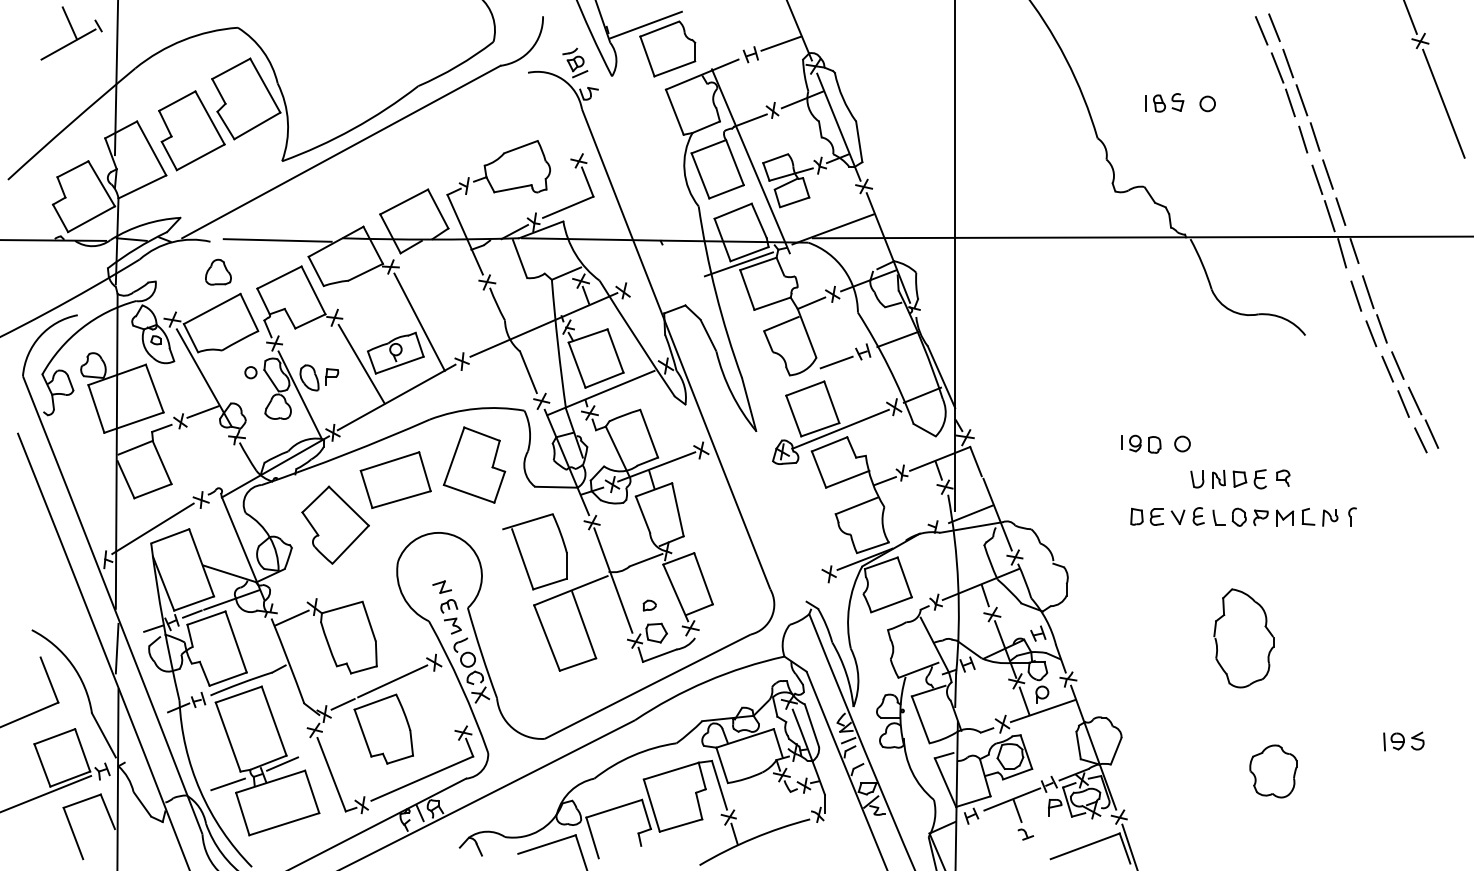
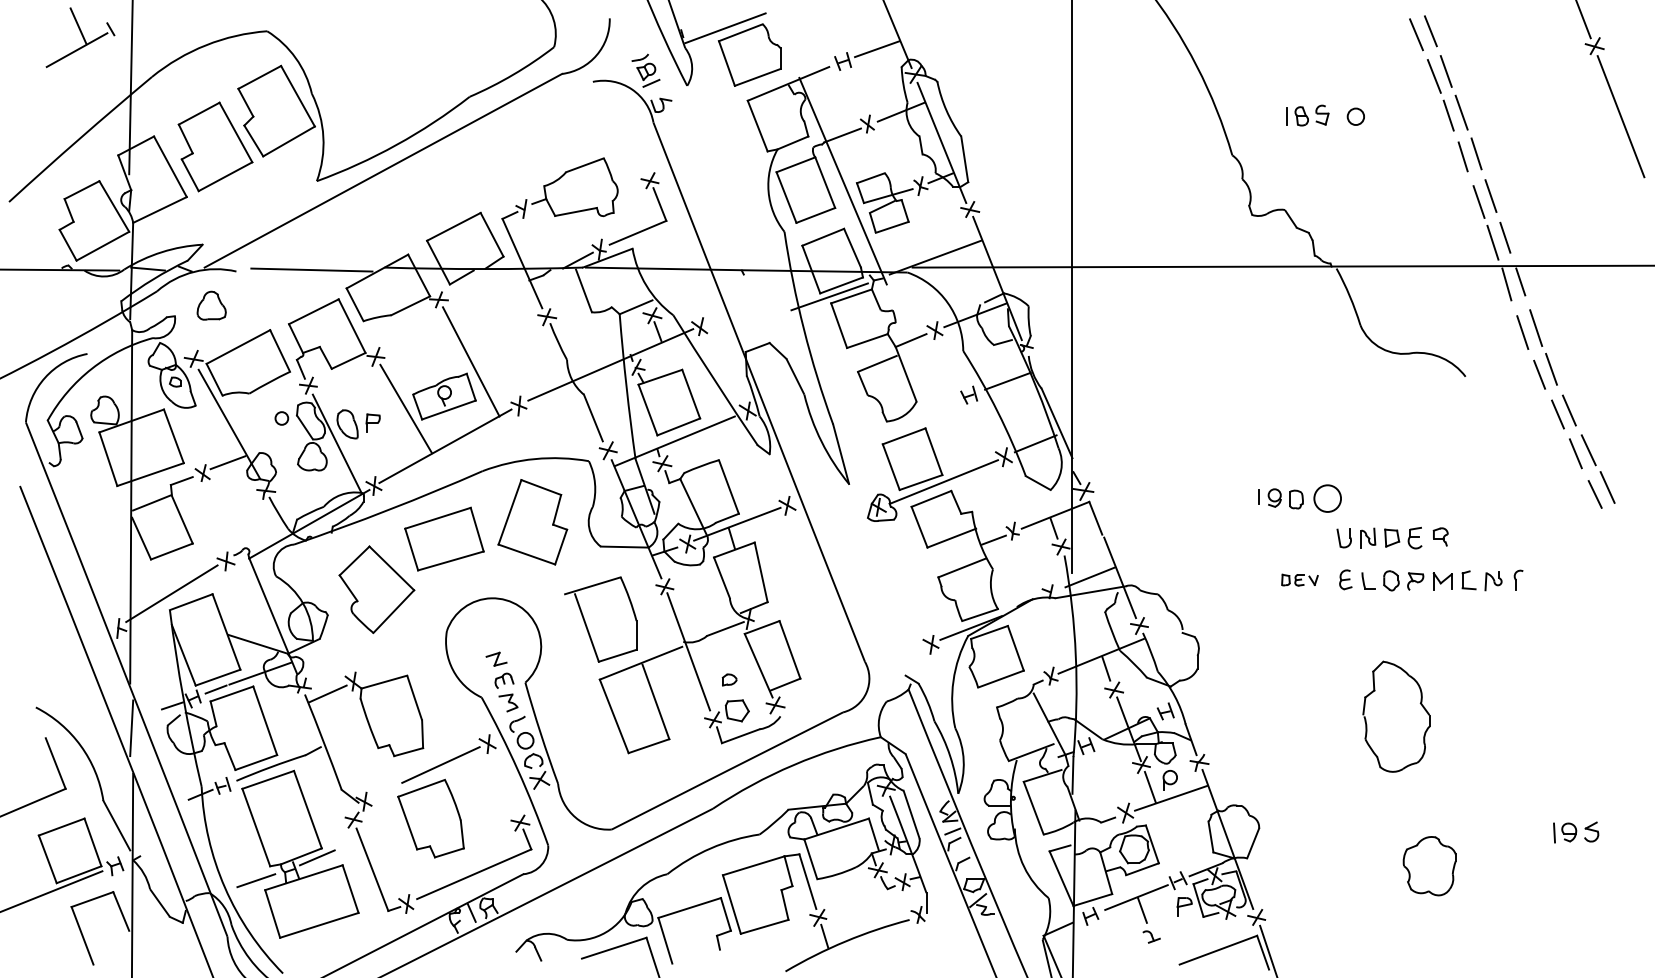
part: (218, 271) -> (211, 304), moved
line: (836, 362) -> (939, 407), removed
circle: (1182, 443) -> (1327, 497), size x1.6
part: (1157, 516) -> (1299, 579), size x0.6
line: (342, 704) -> (384, 790), removed

